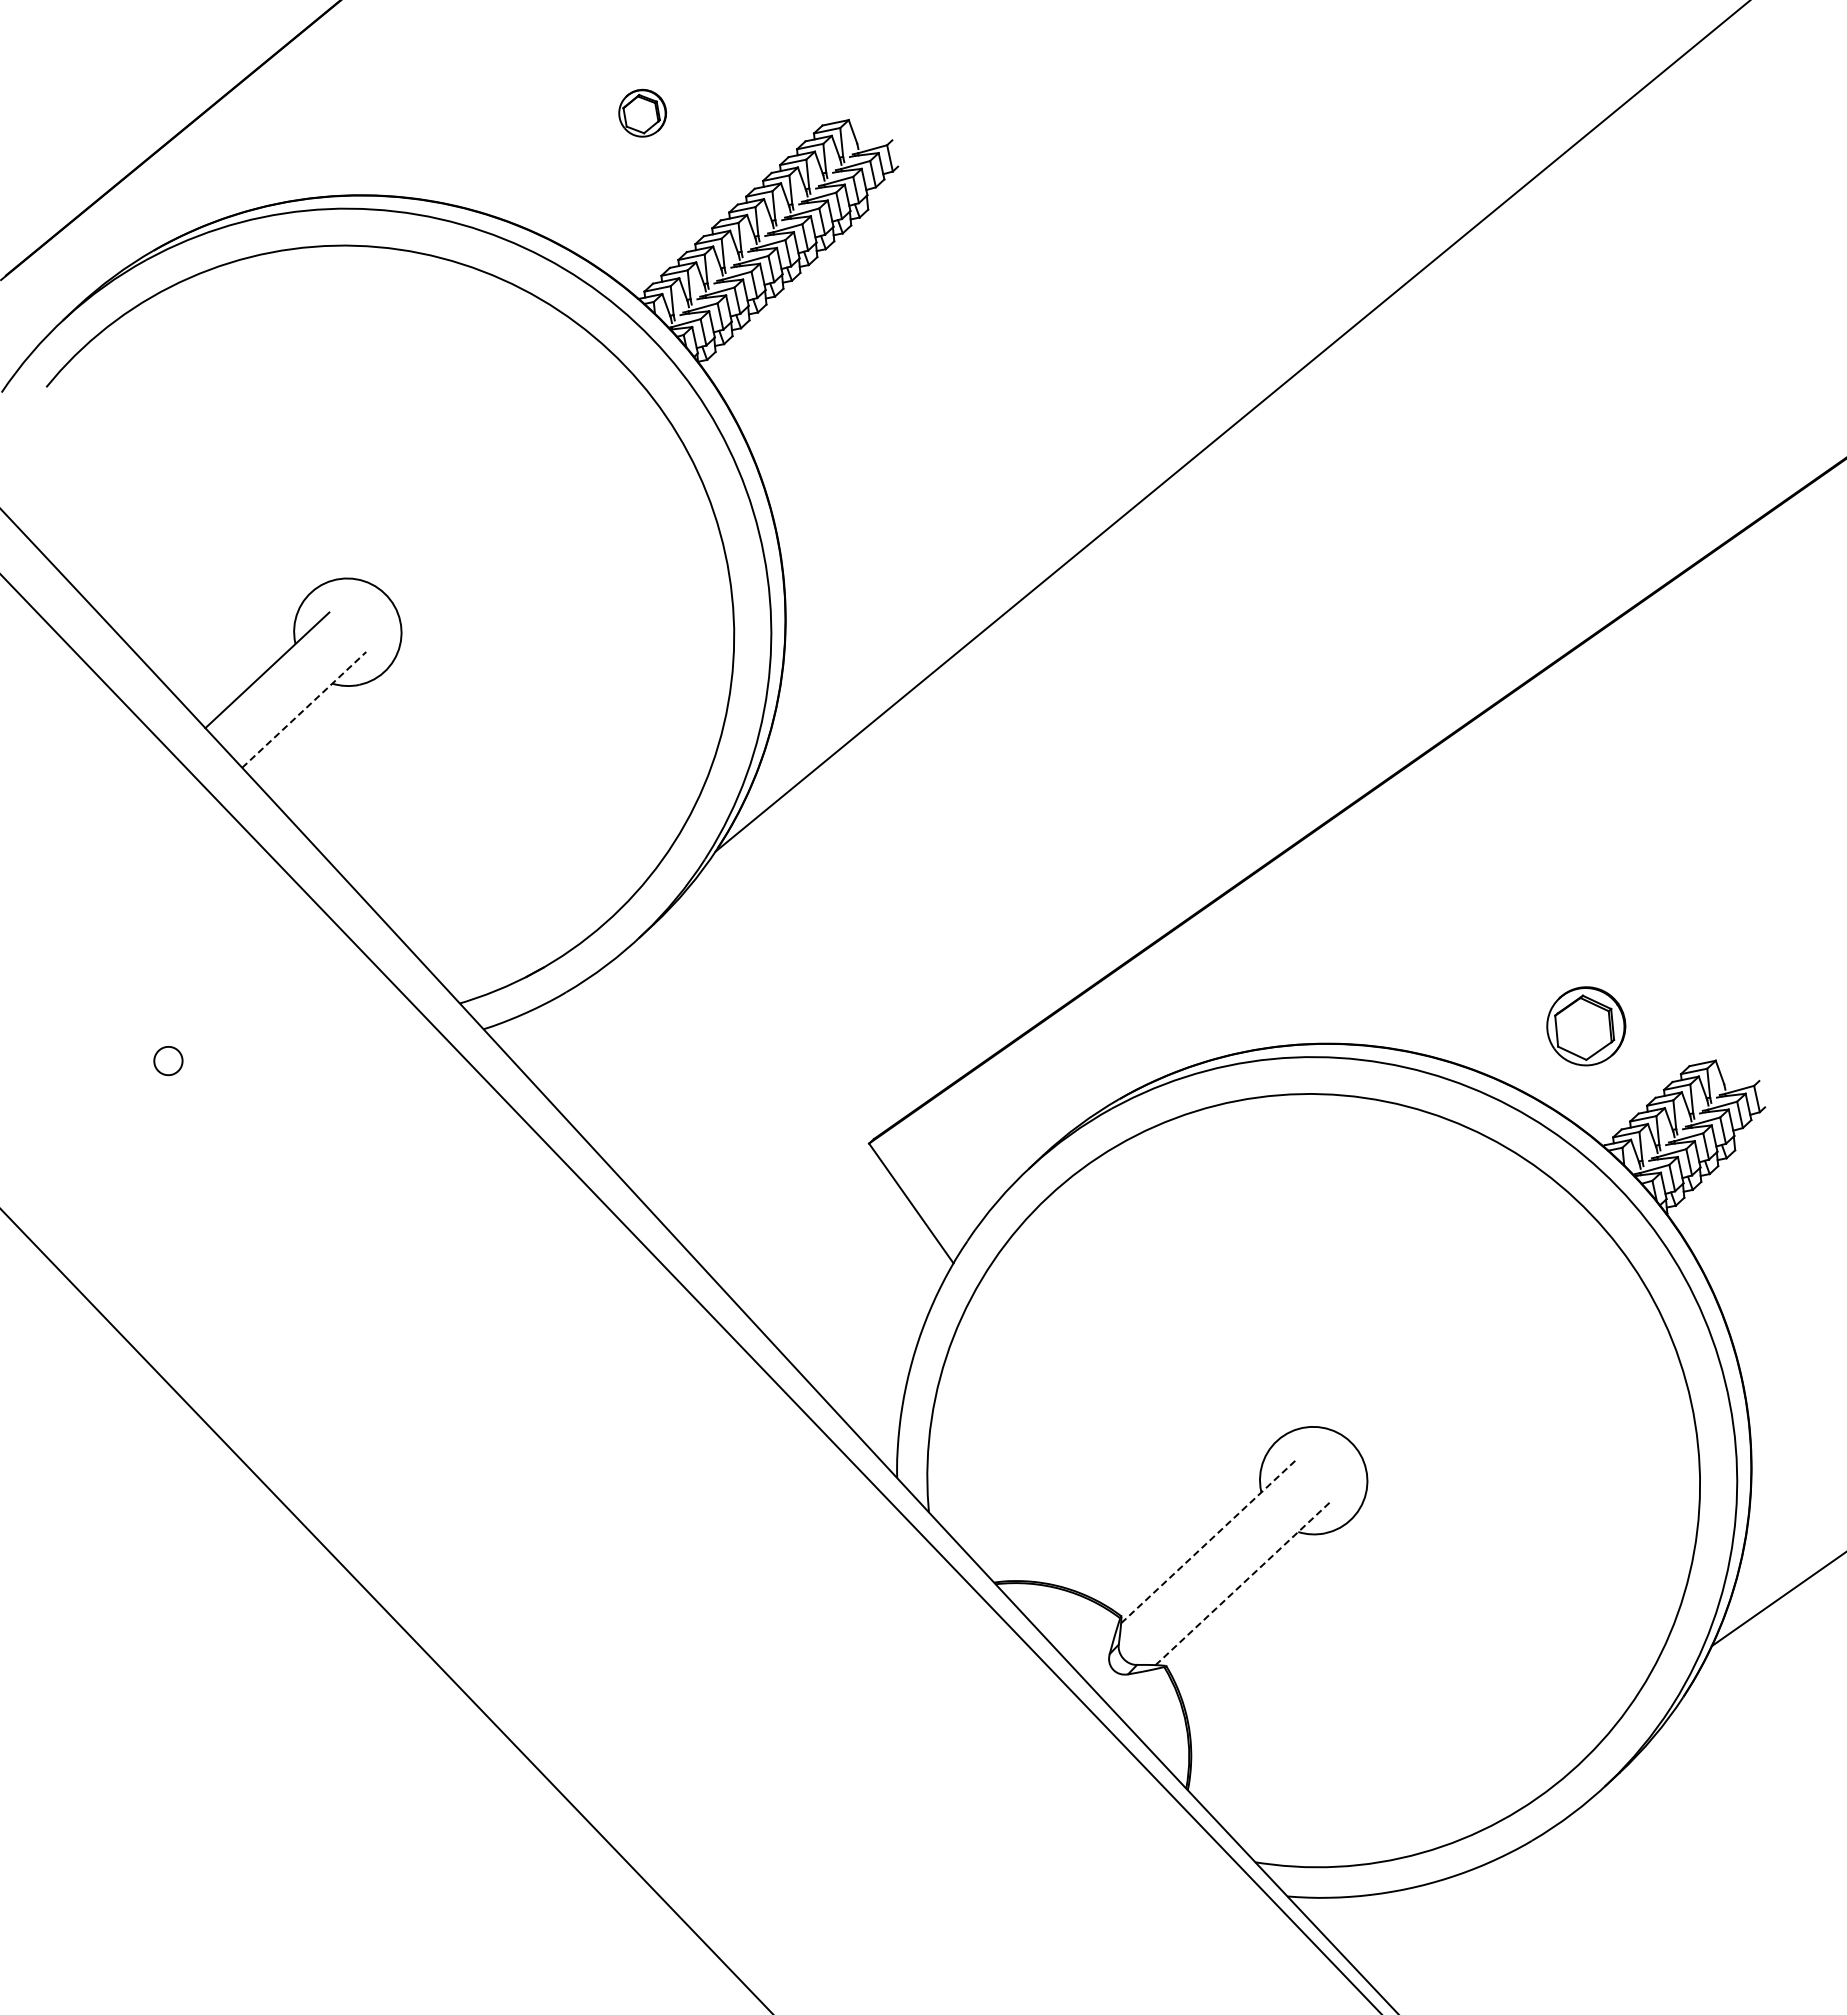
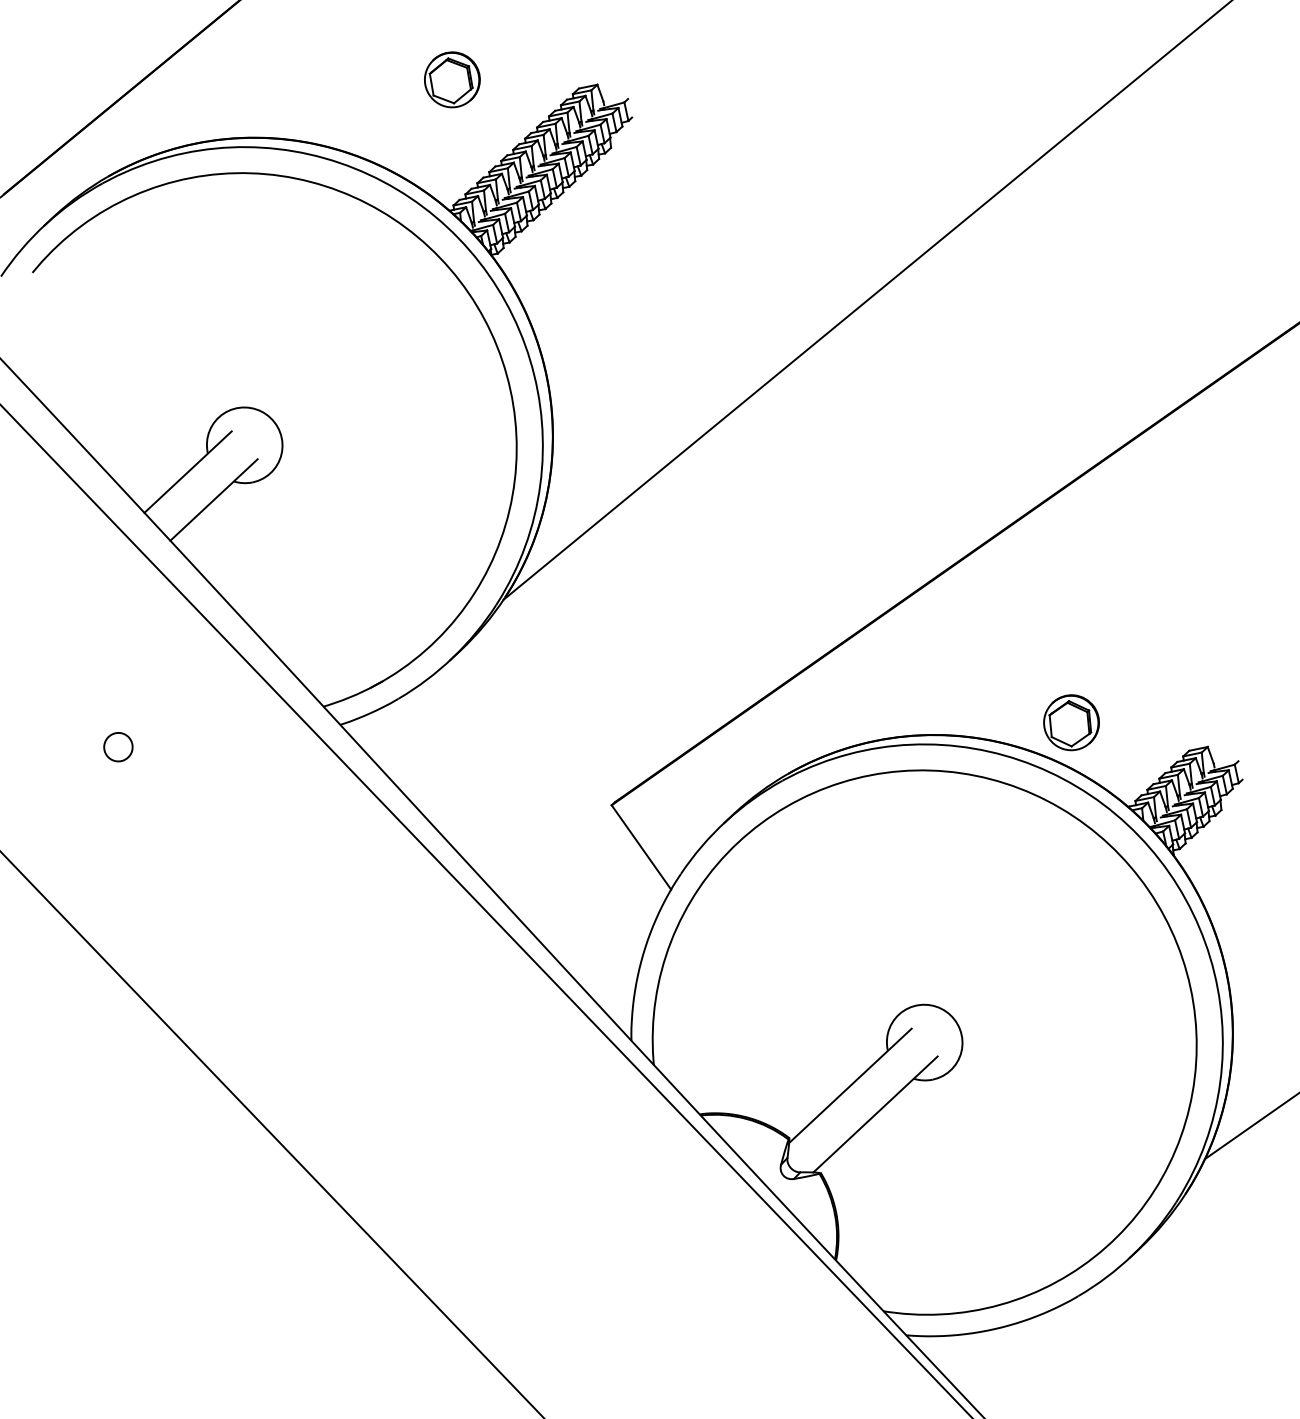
part: (642, 113) -> (452, 80), size x1.67
line: (304, 709) -> (214, 499), dashed -> solid
part: (1586, 1026) -> (1071, 722), moved
part: (168, 1060) -> (118, 746), size x1.43
line: (1207, 1542) -> (849, 1086), dashed -> solid
line: (1243, 1582) -> (875, 1114), dashed -> solid

